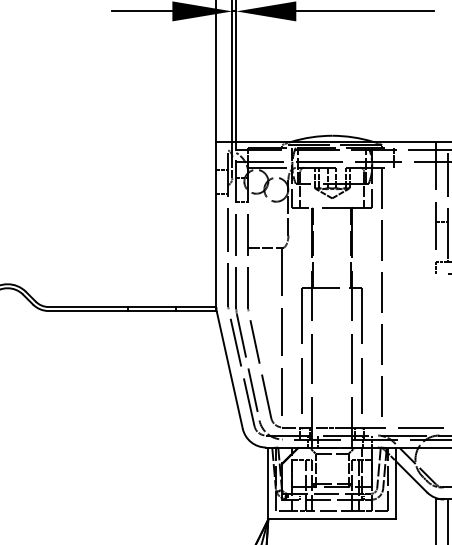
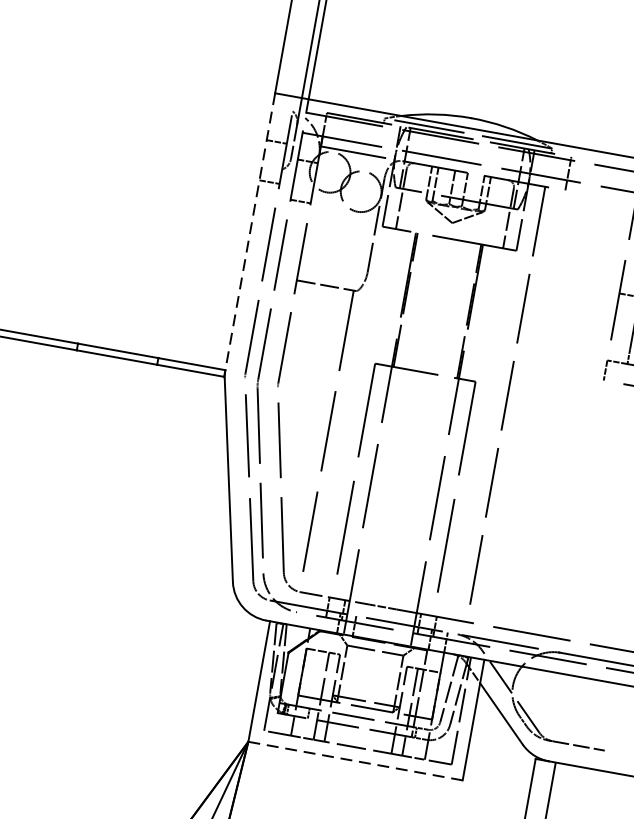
line: (216, 224) -> (250, 231), solid -> dashed
line: (332, 519) -> (355, 761), solid -> dashed

